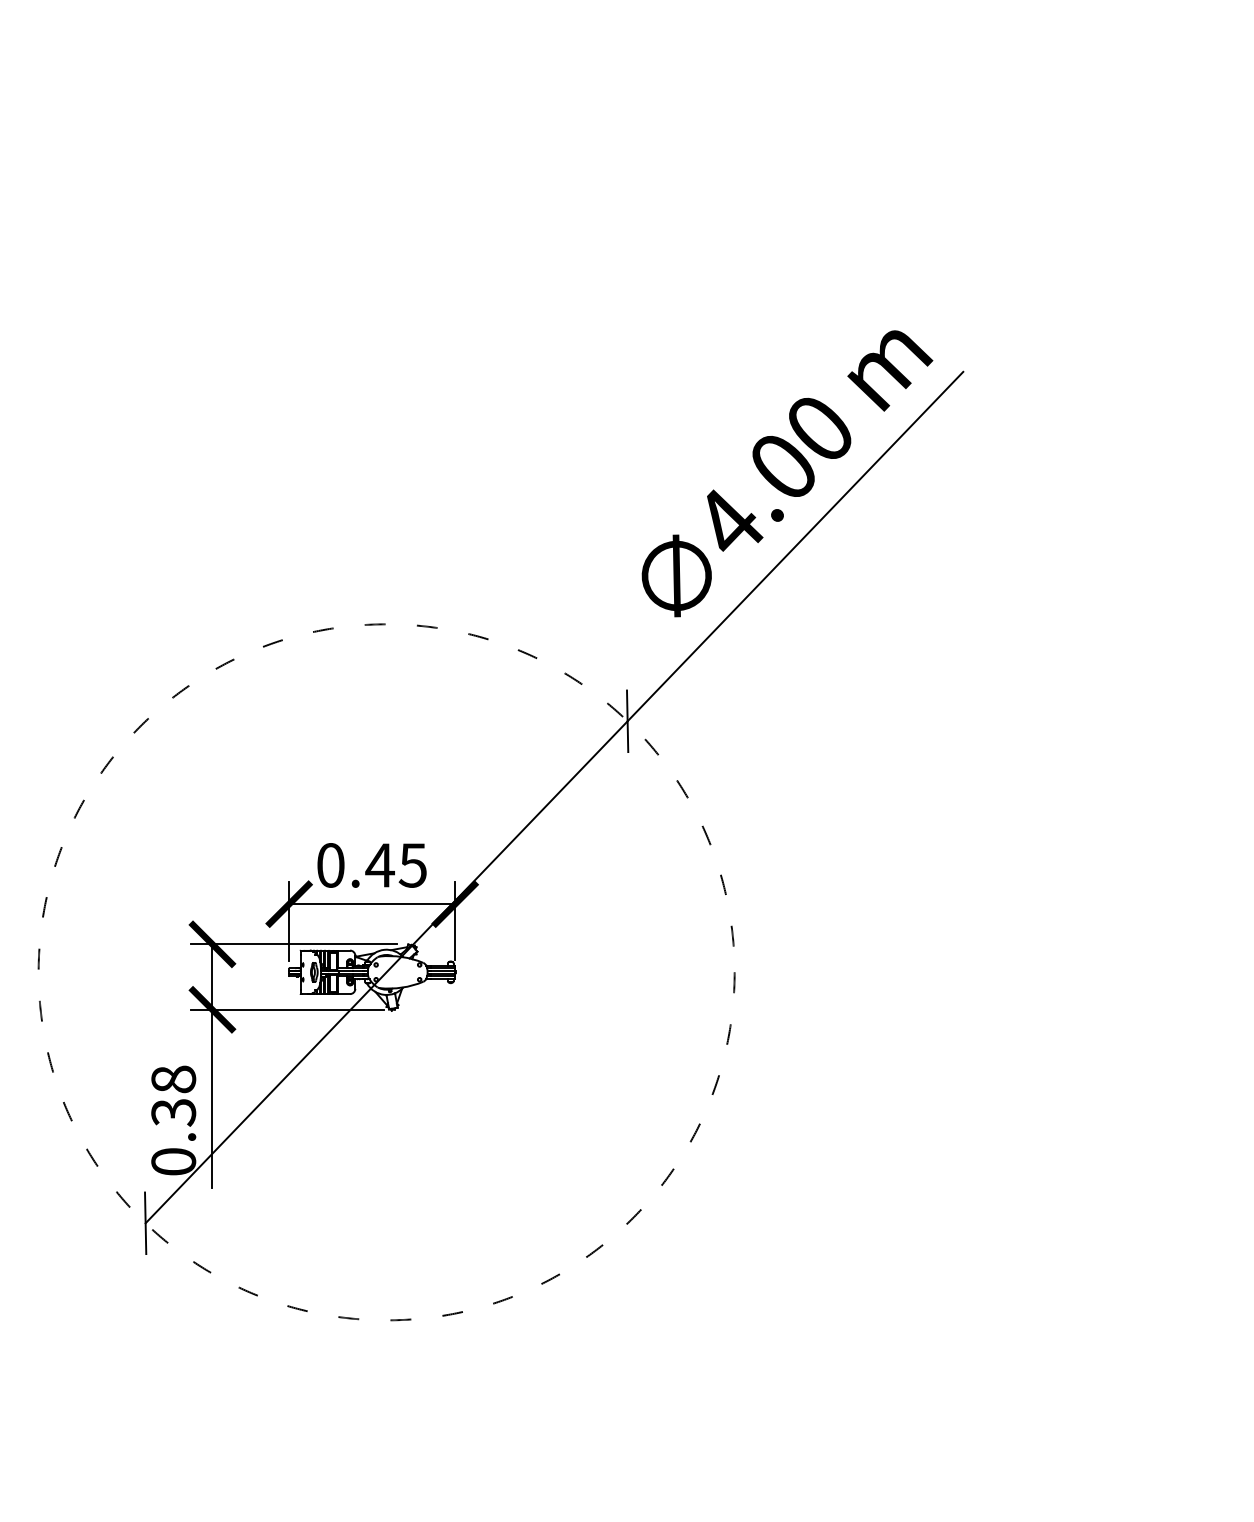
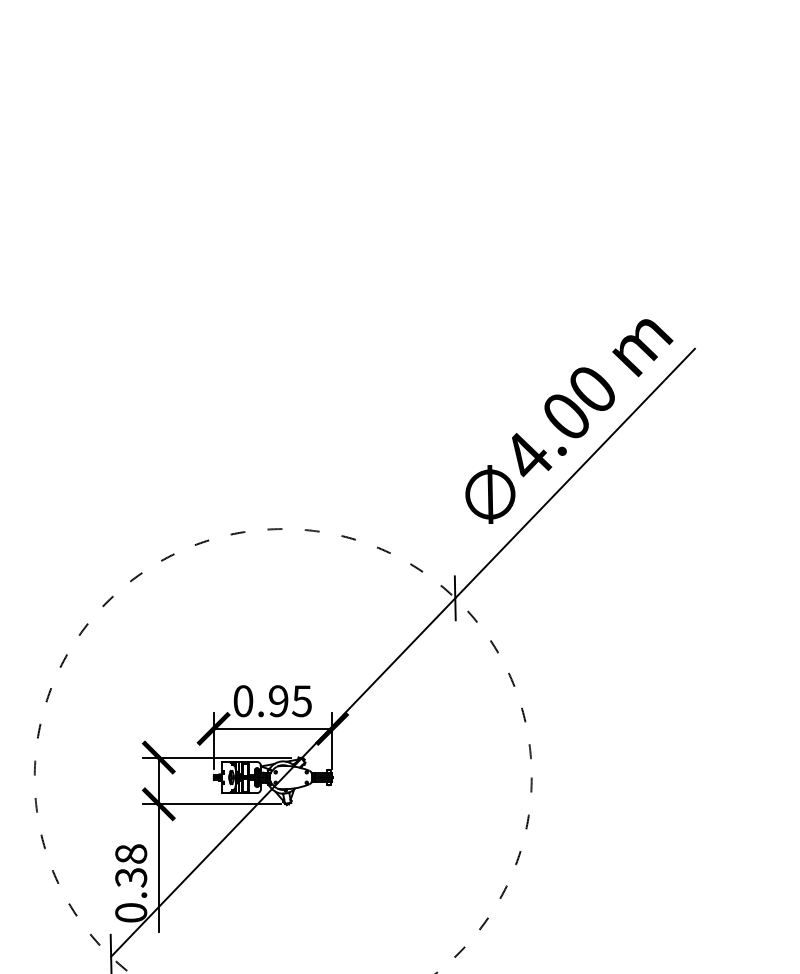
text: (379, 865) -> (278, 701), 0.45 -> 0.95

